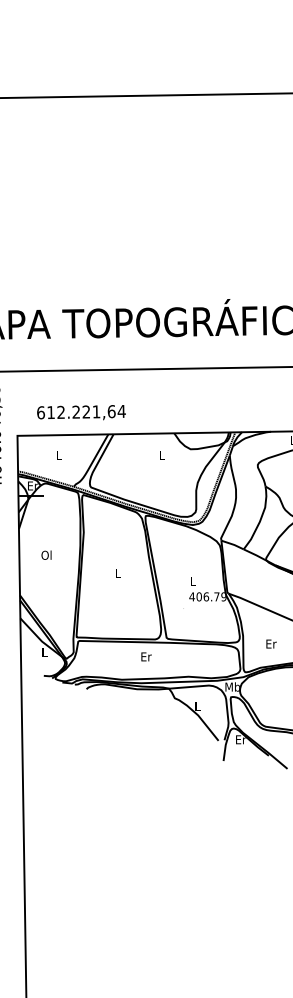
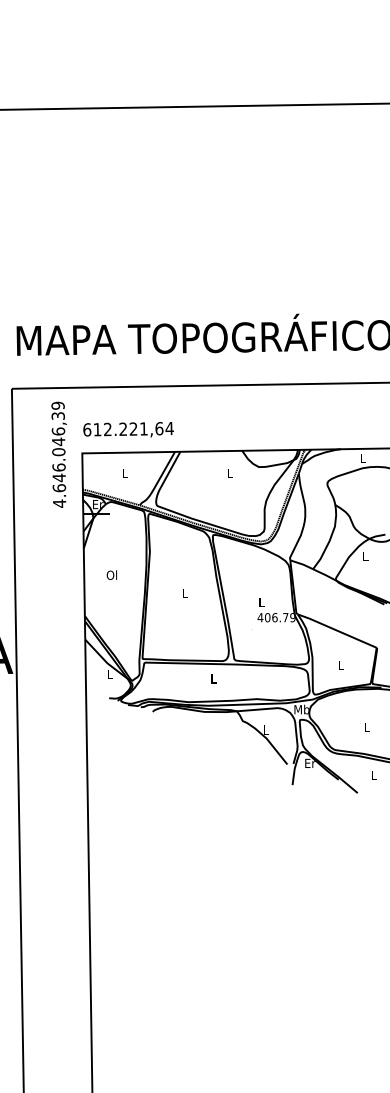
text: (81, 412) -> (128, 429), moved
text: (271, 643) -> (341, 665), Er -> L
text: (146, 656) -> (213, 678), Er -> L

